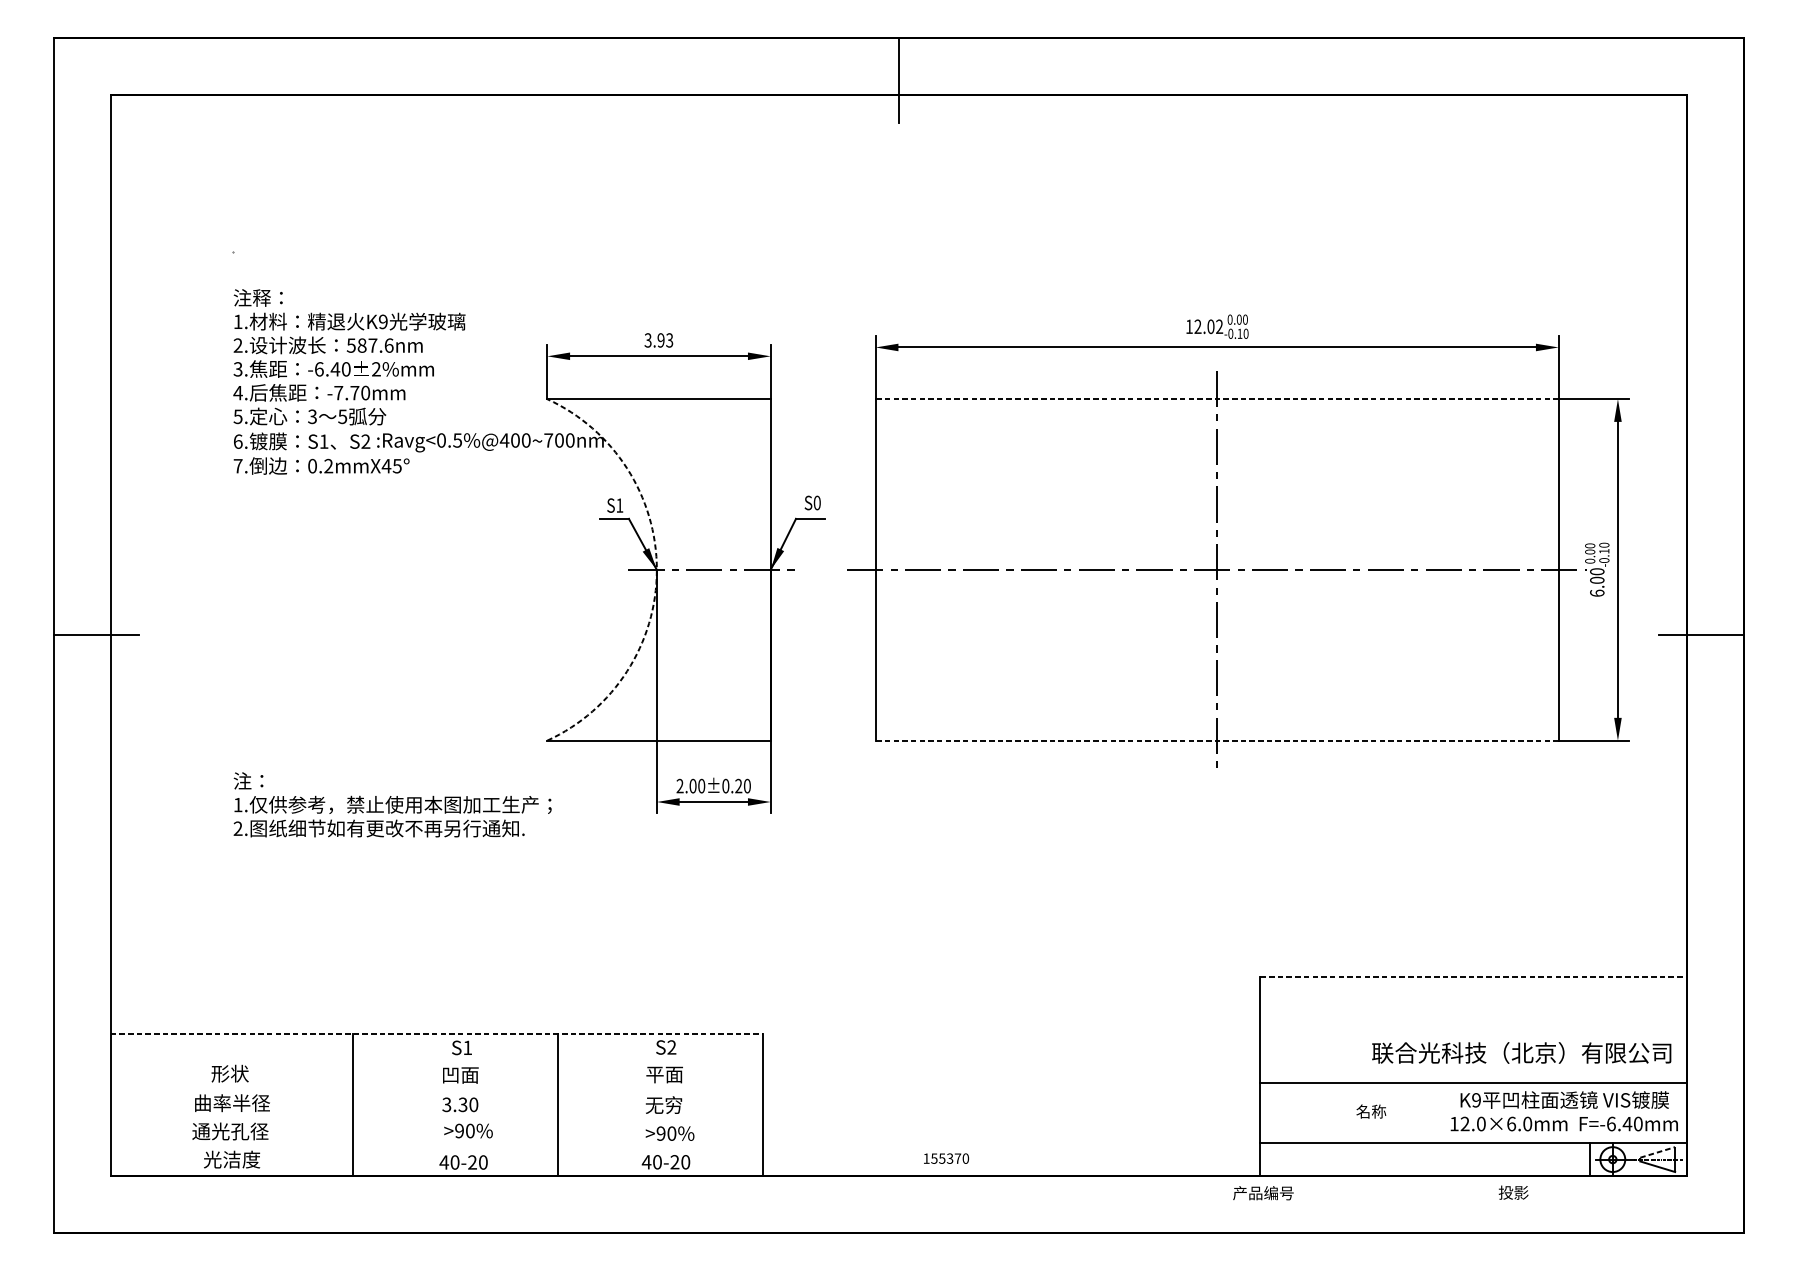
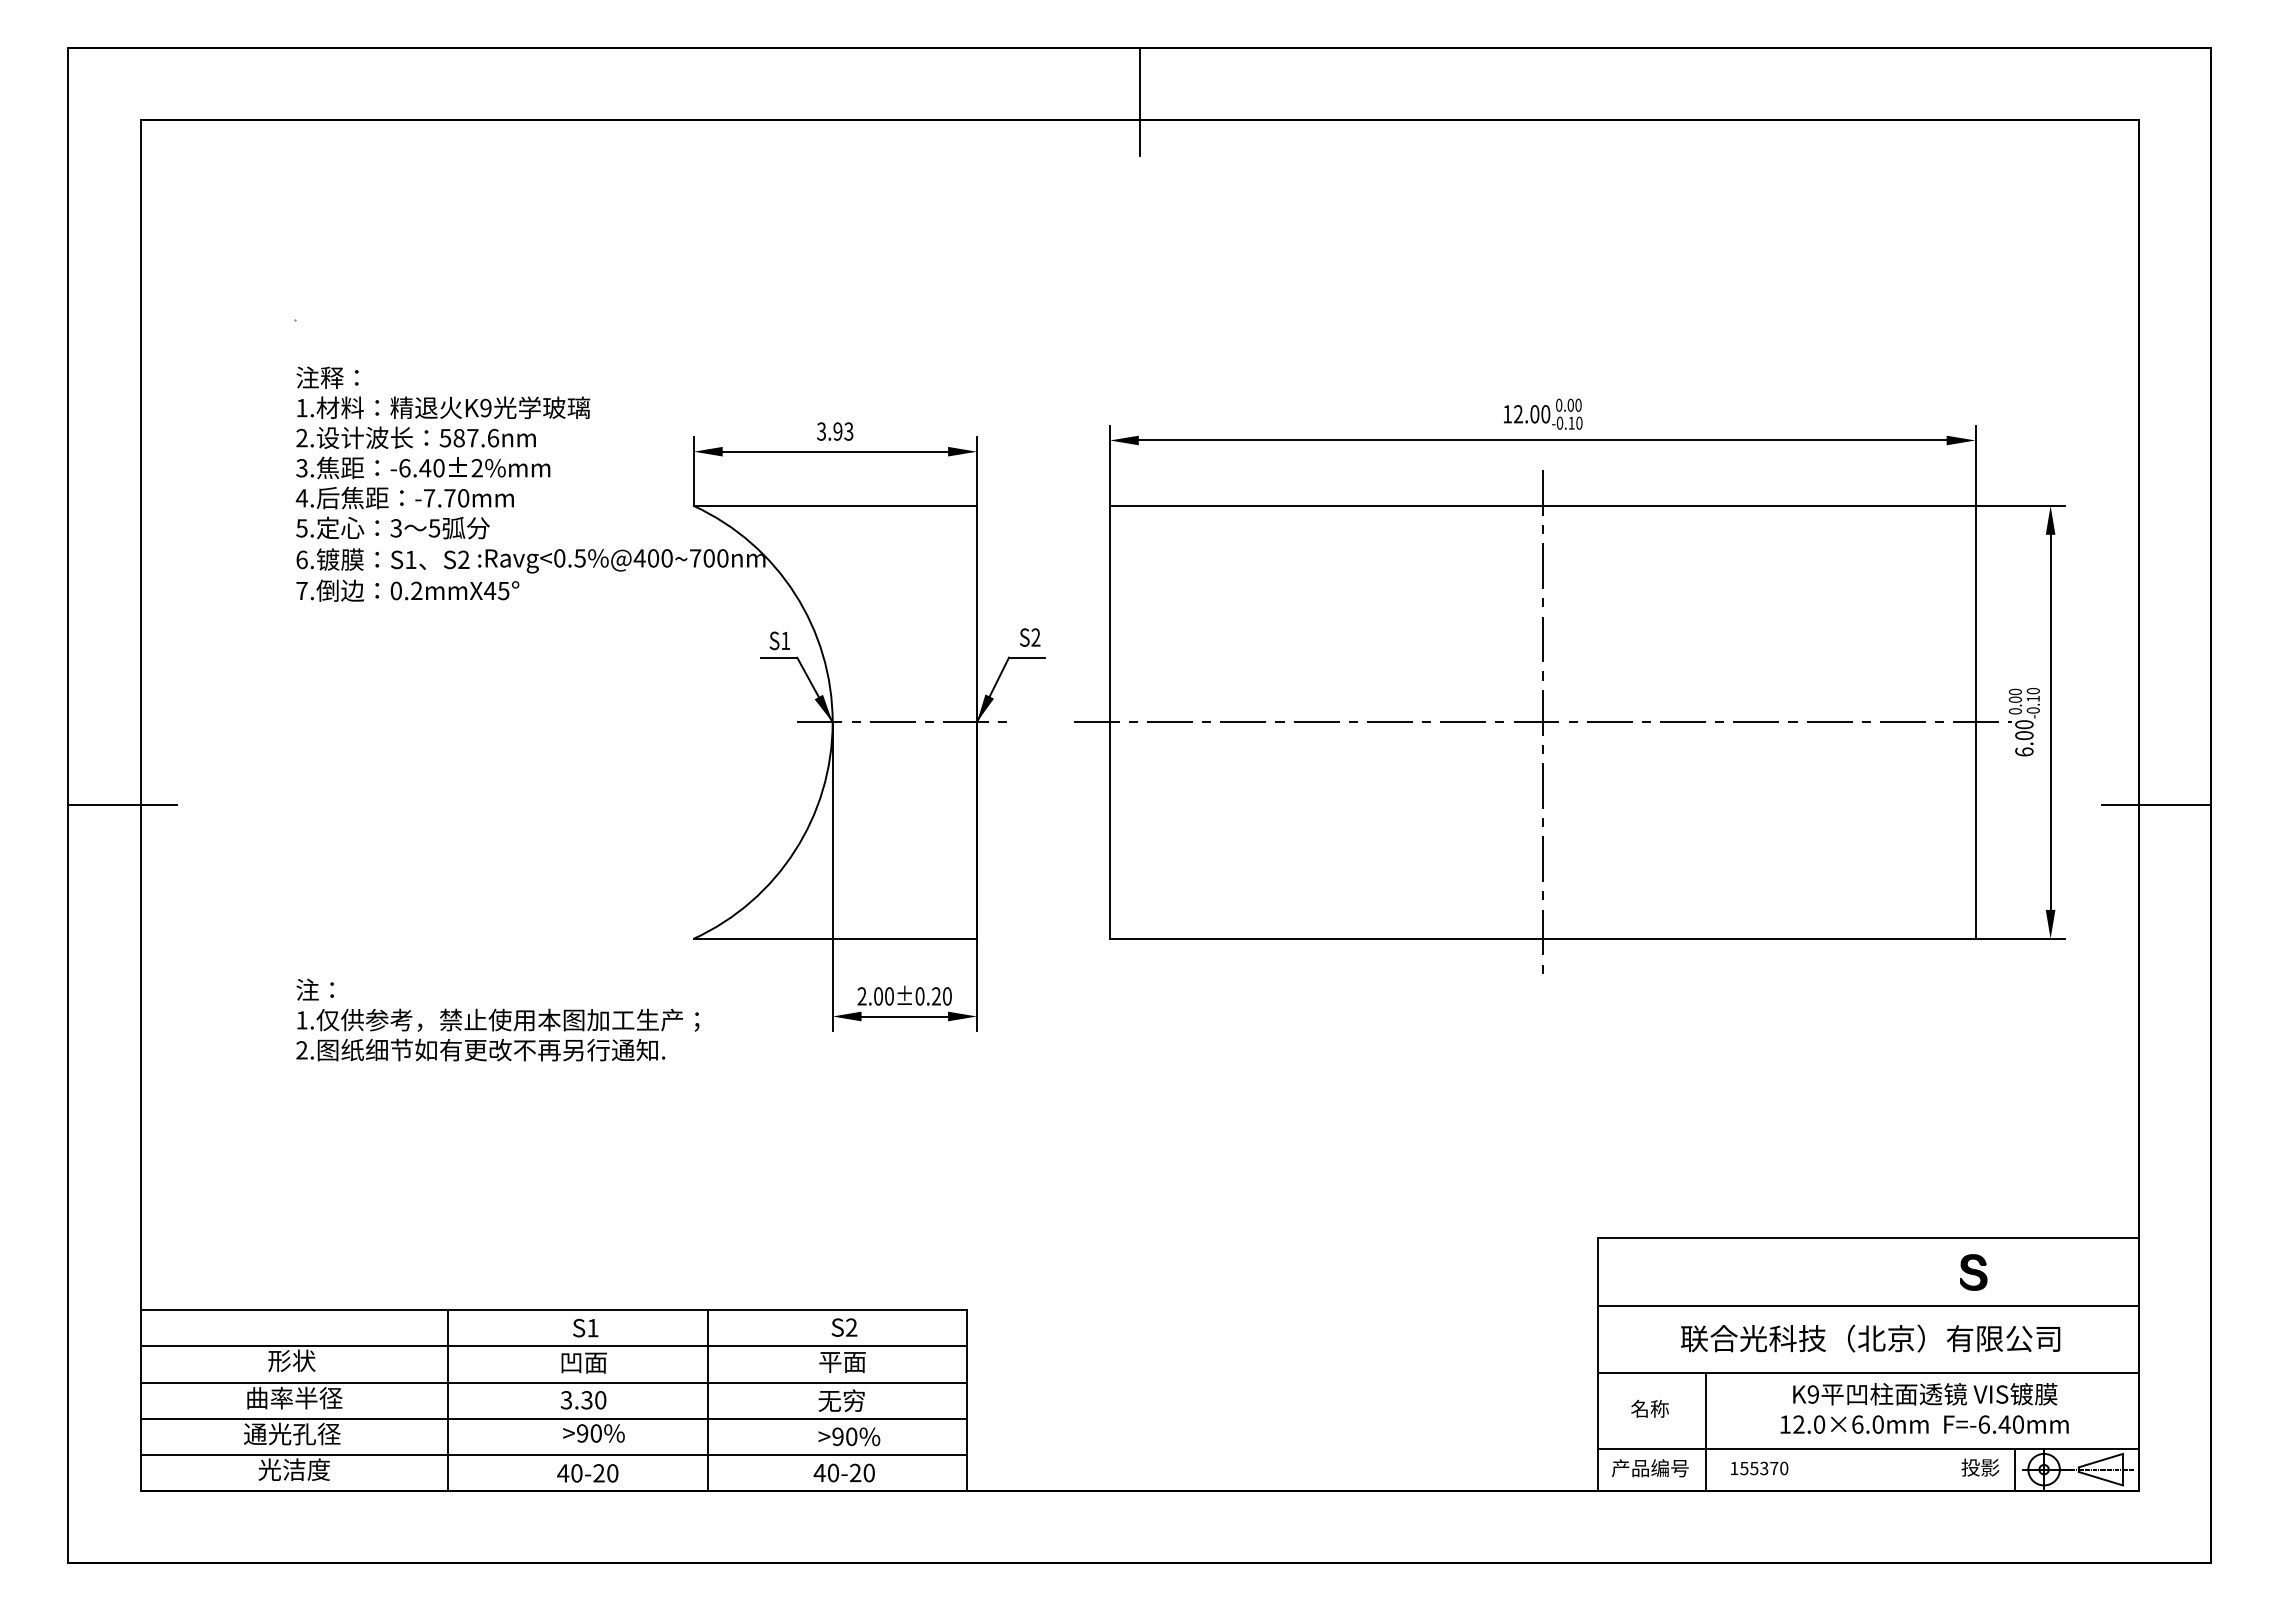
text: (1219, 326) -> (1545, 414), 12.02 -> 12.00
line: (1217, 399) -> (1542, 506), dashed -> solid
text: (816, 502) -> (1035, 637), S0 -> S2
arc: (656, 570) -> (832, 722), dashed -> solid
line: (1217, 740) -> (1542, 938), dashed -> solid
line: (1474, 977) -> (1868, 1238), dashed -> solid
part: (1557, 1004) -> (1973, 1272), added
line: (1473, 1030) -> (1867, 1305), added
line: (437, 1033) -> (554, 1310), dashed -> solid
text: (1521, 1052) -> (1870, 1338), moved
line: (436, 1062) -> (553, 1346), added
line: (436, 1090) -> (553, 1382), added
text: (1370, 1111) -> (1649, 1408), moved
text: (1564, 1111) -> (1924, 1408), moved
line: (436, 1119) -> (553, 1418), added
line: (1346, 1129) -> (1706, 1431), added
line: (436, 1147) -> (553, 1454), added
line: (1658, 1152) -> (2101, 1460), dashed -> solid
text: (946, 1158) -> (1759, 1468), moved
text: (1513, 1192) -> (1980, 1467), moved
text: (1263, 1193) -> (1650, 1468), moved

